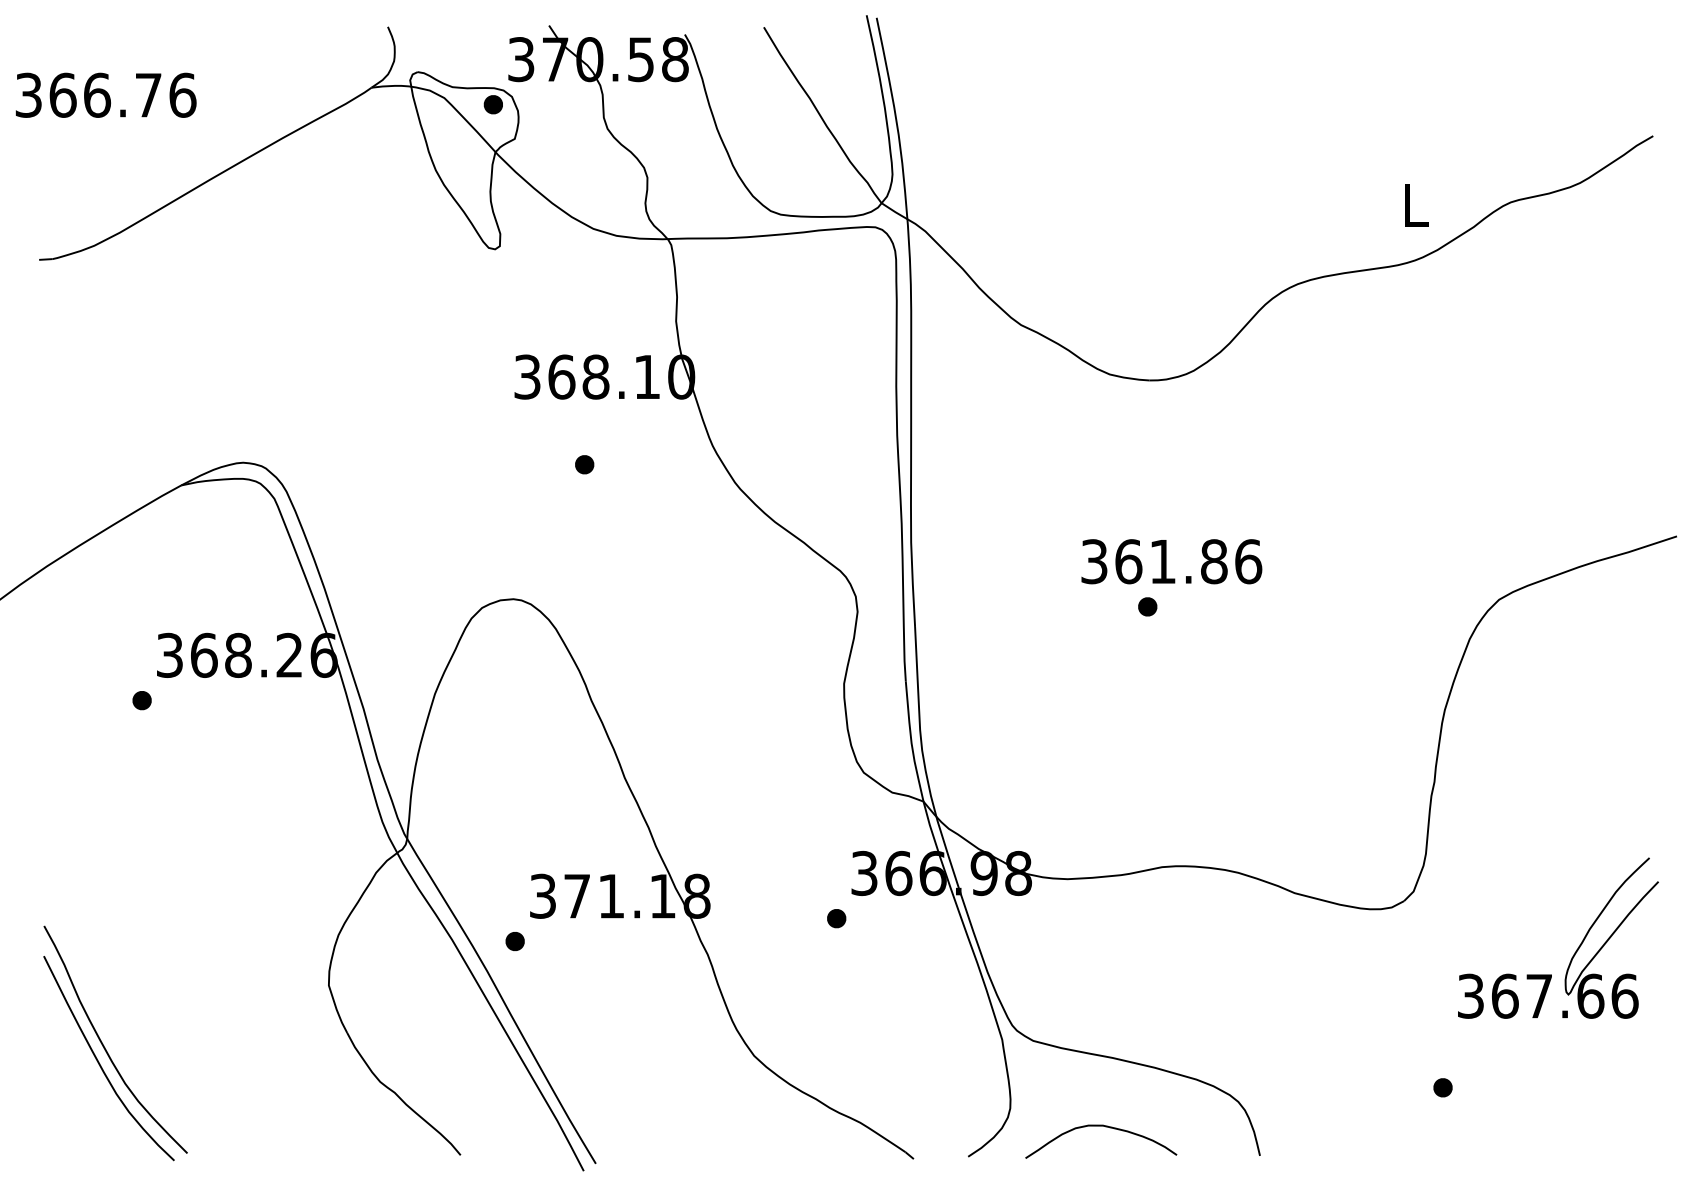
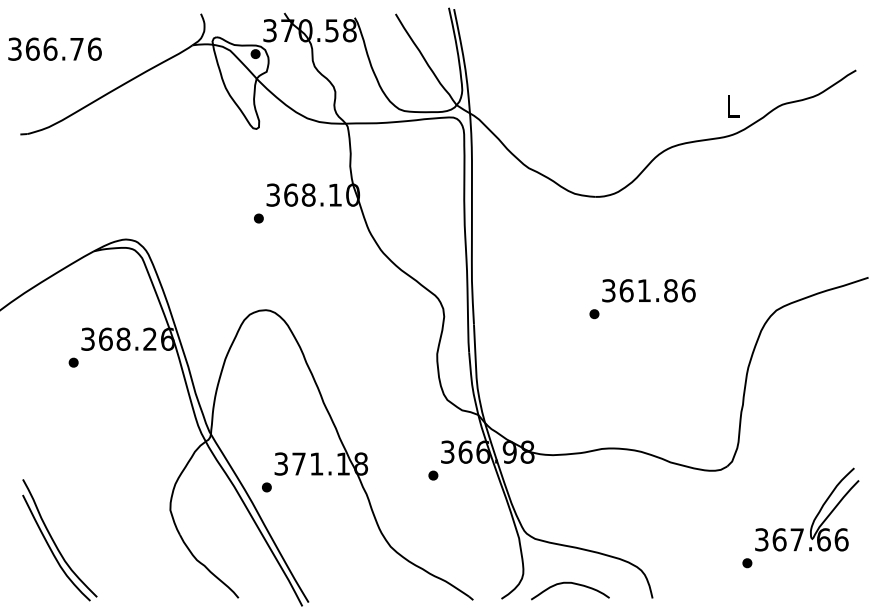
part: (583, 464) -> (258, 218), moved
text: (1170, 561) -> (648, 290), moved
part: (1576, 947) -> (816, 514), moved

